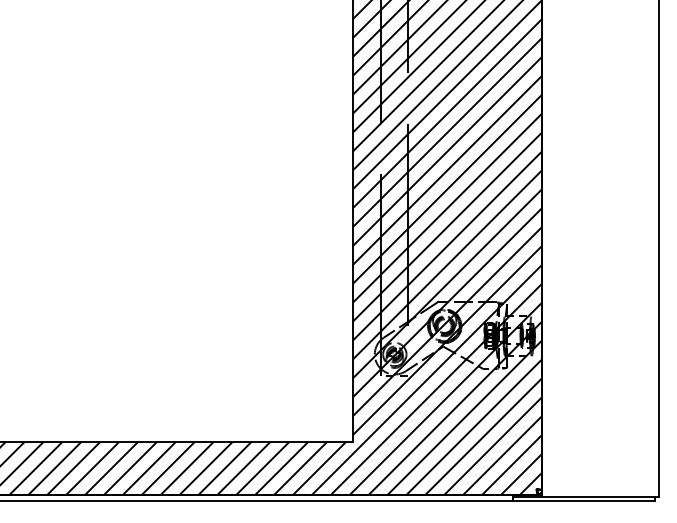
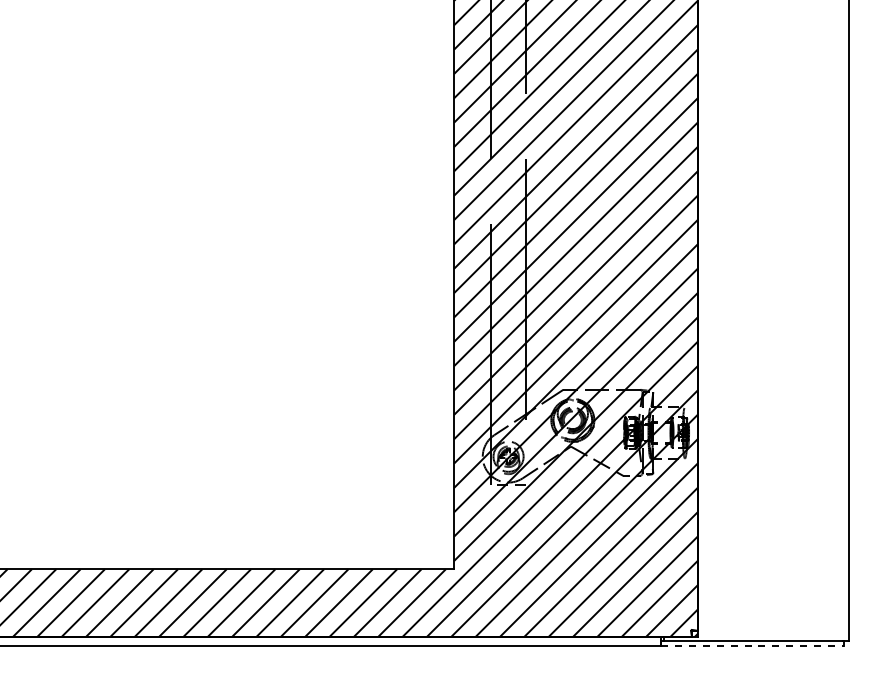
line: (584, 501) -> (752, 645), solid -> dashed

